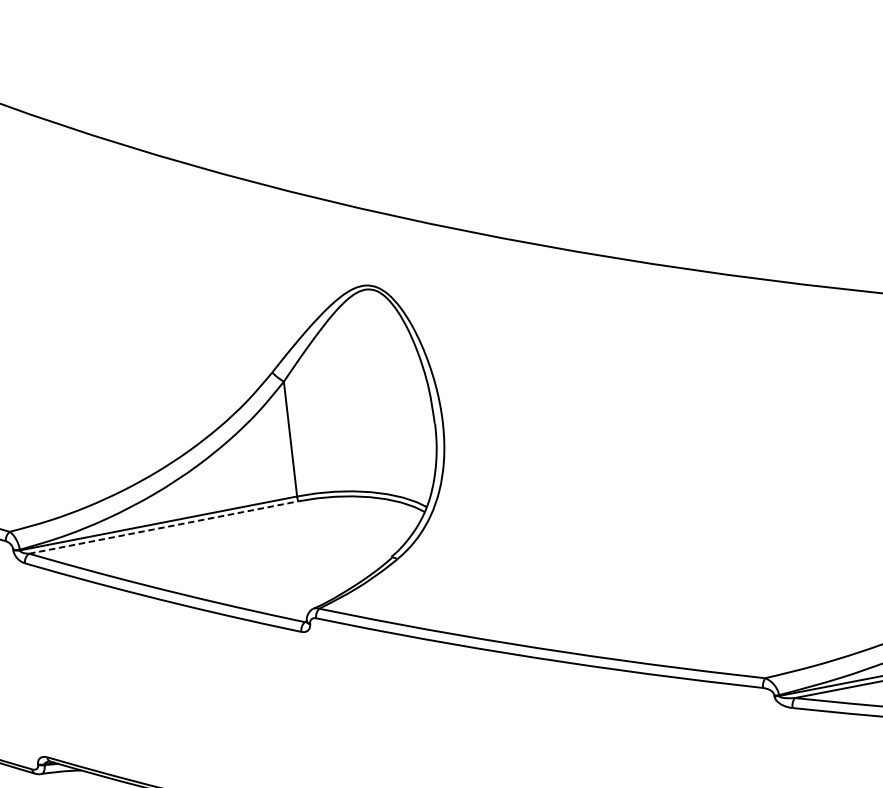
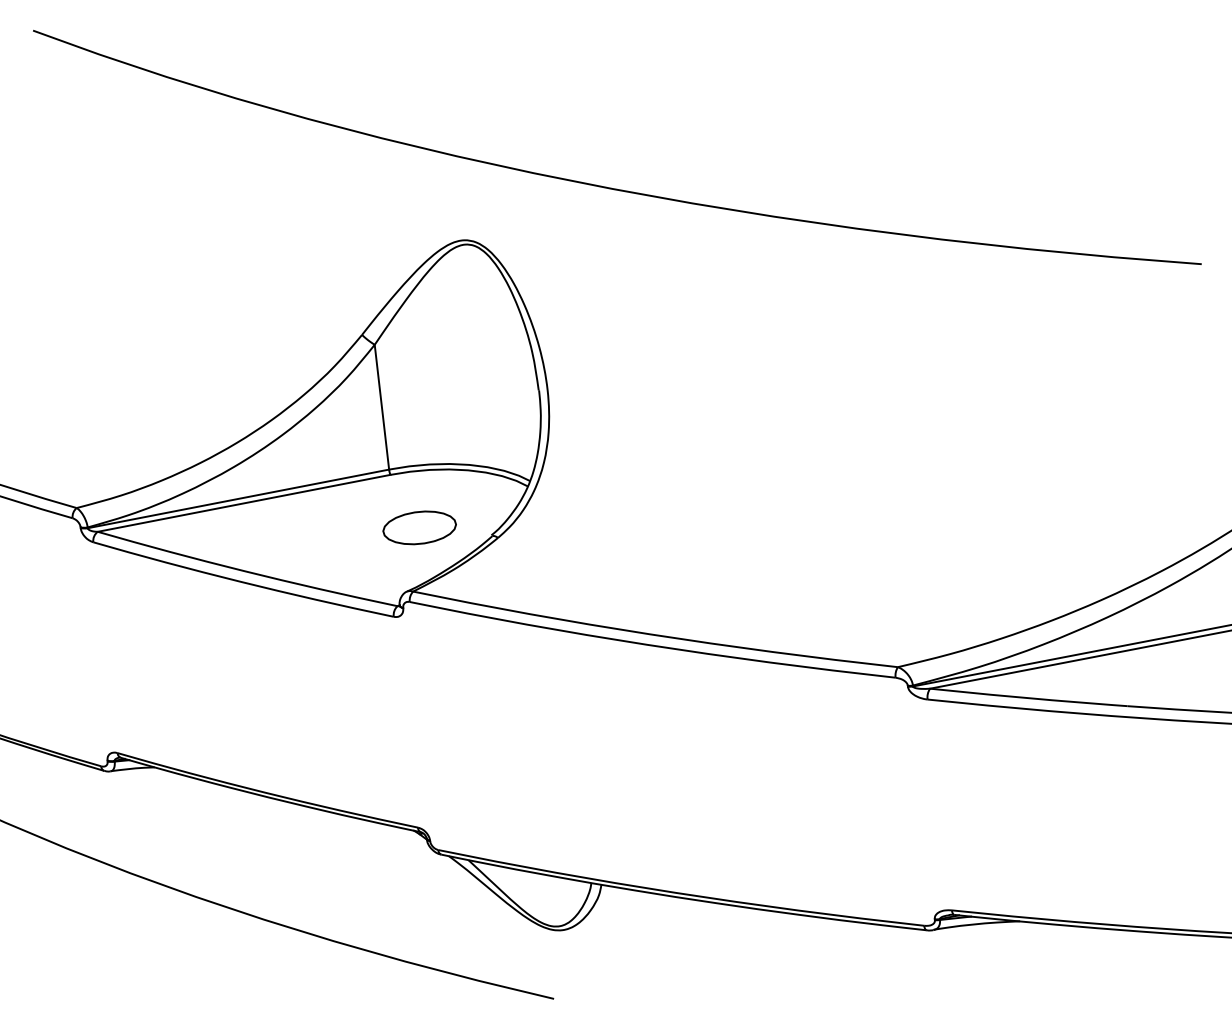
line: (164, 527) -> (244, 503), dashed -> solid
part: (325, 549) -> (419, 527), added

